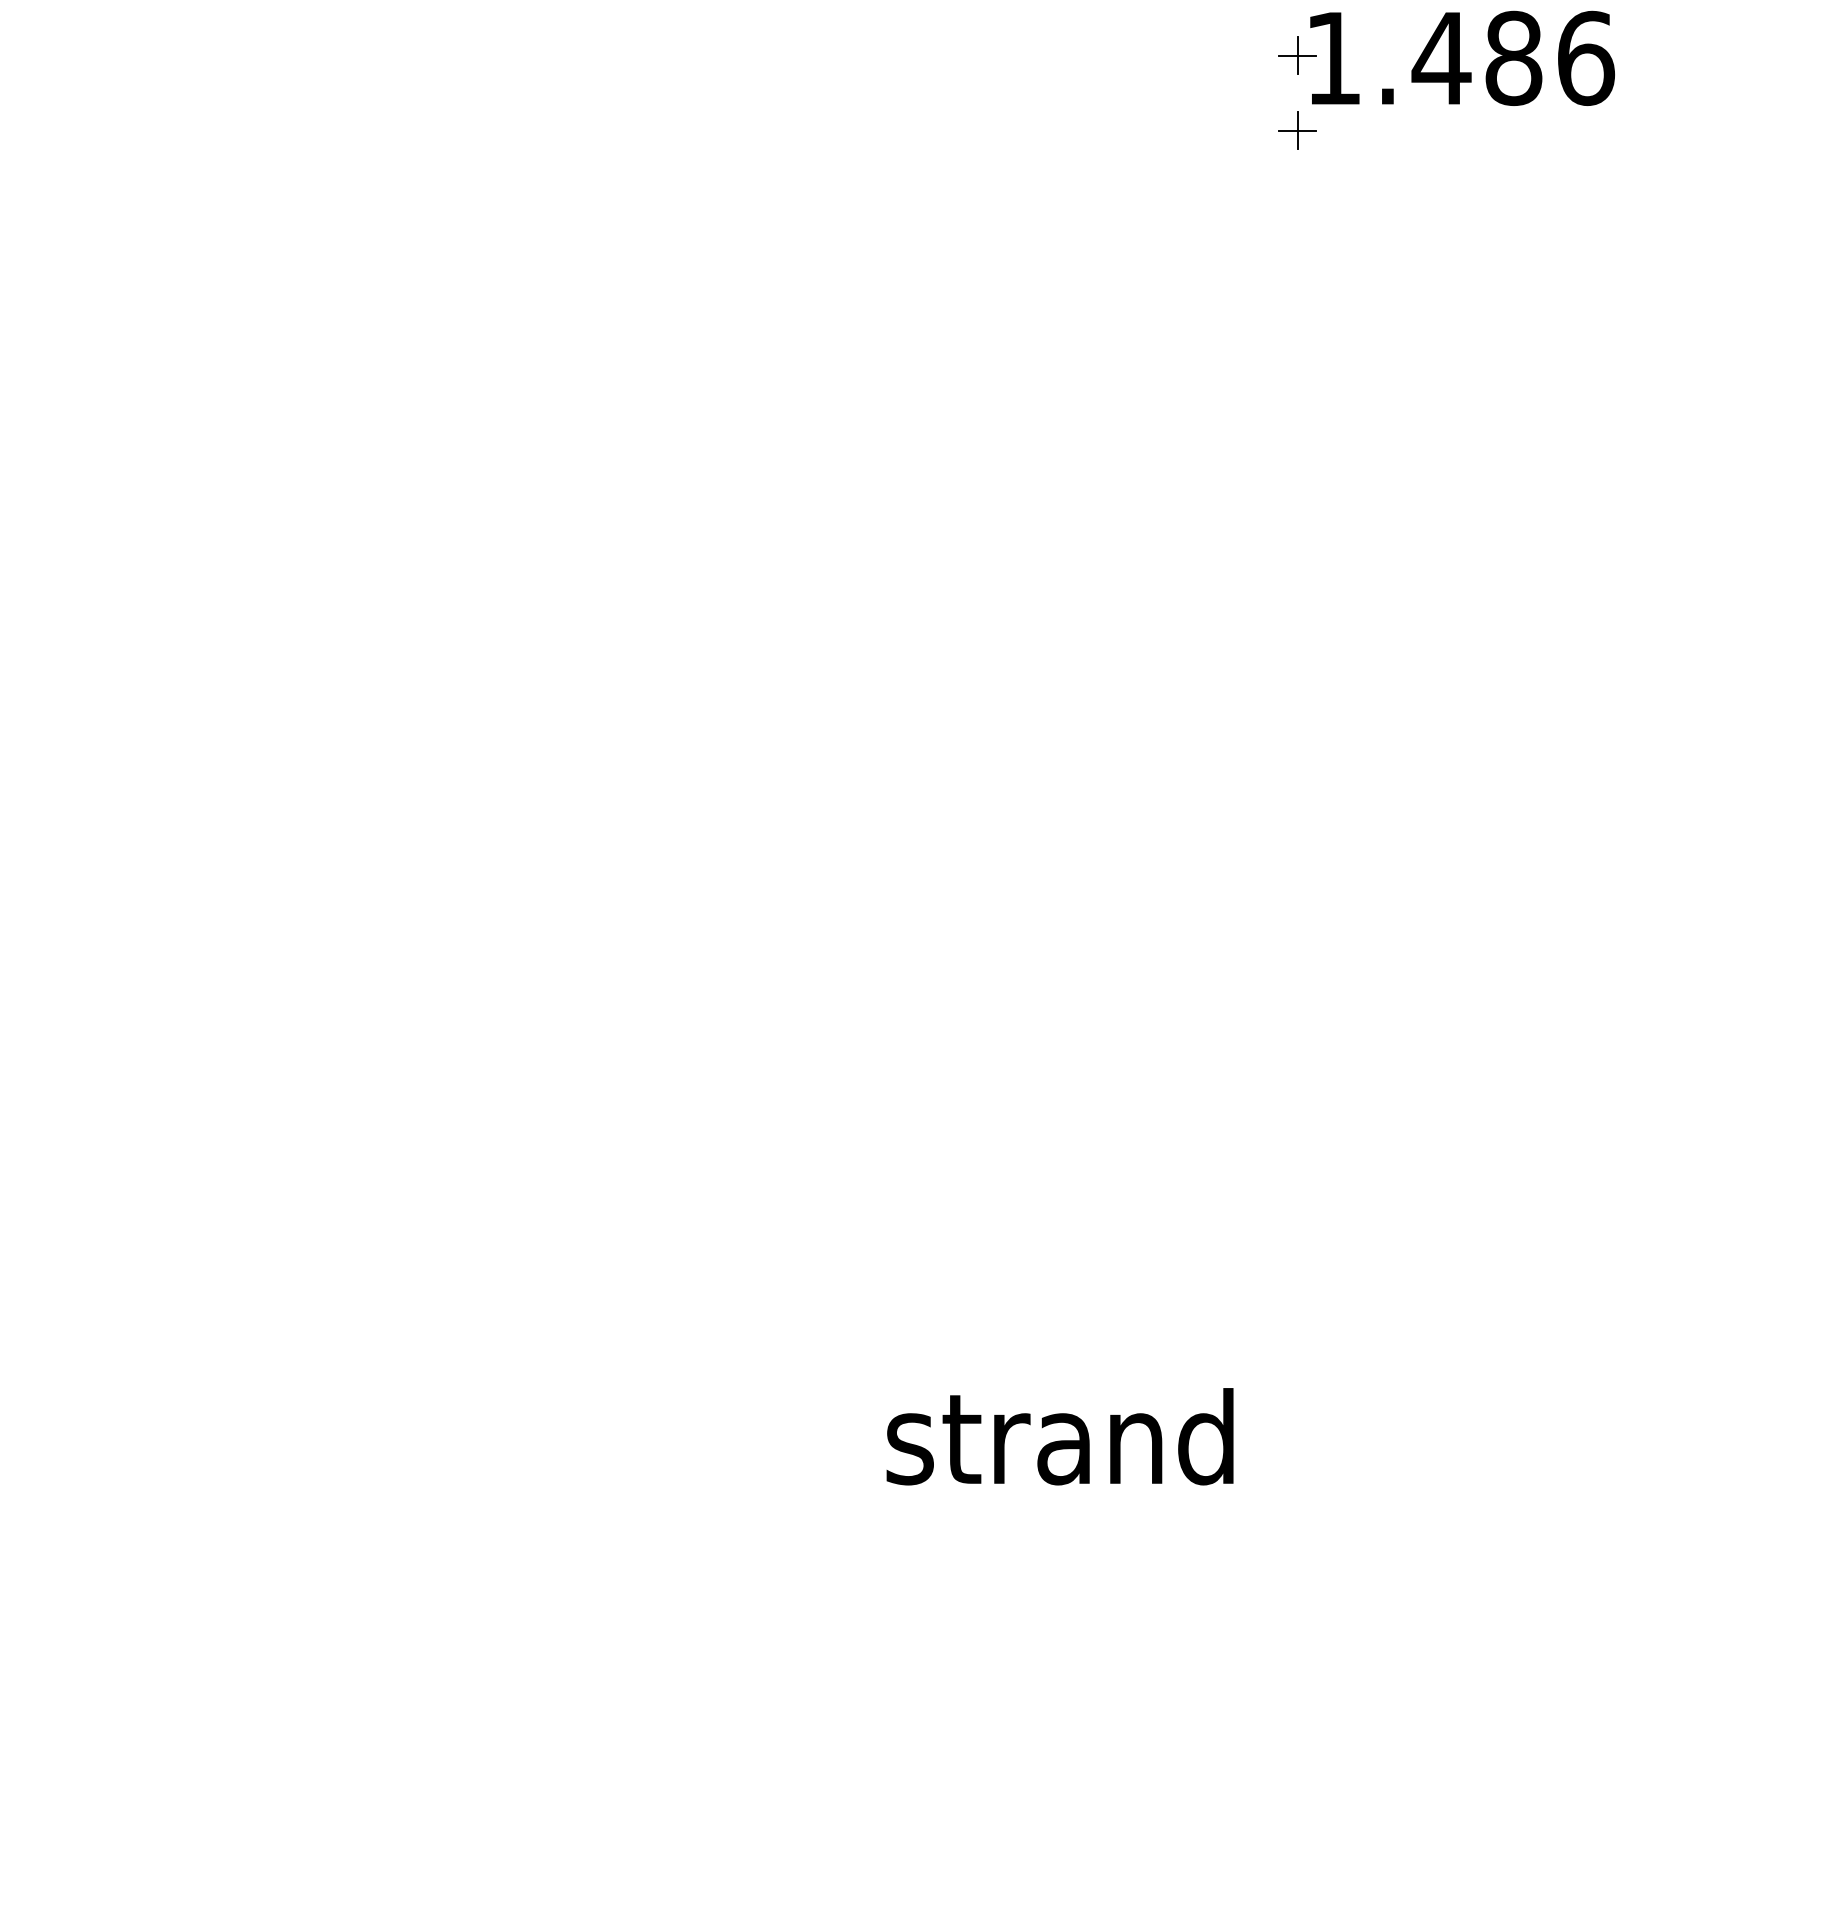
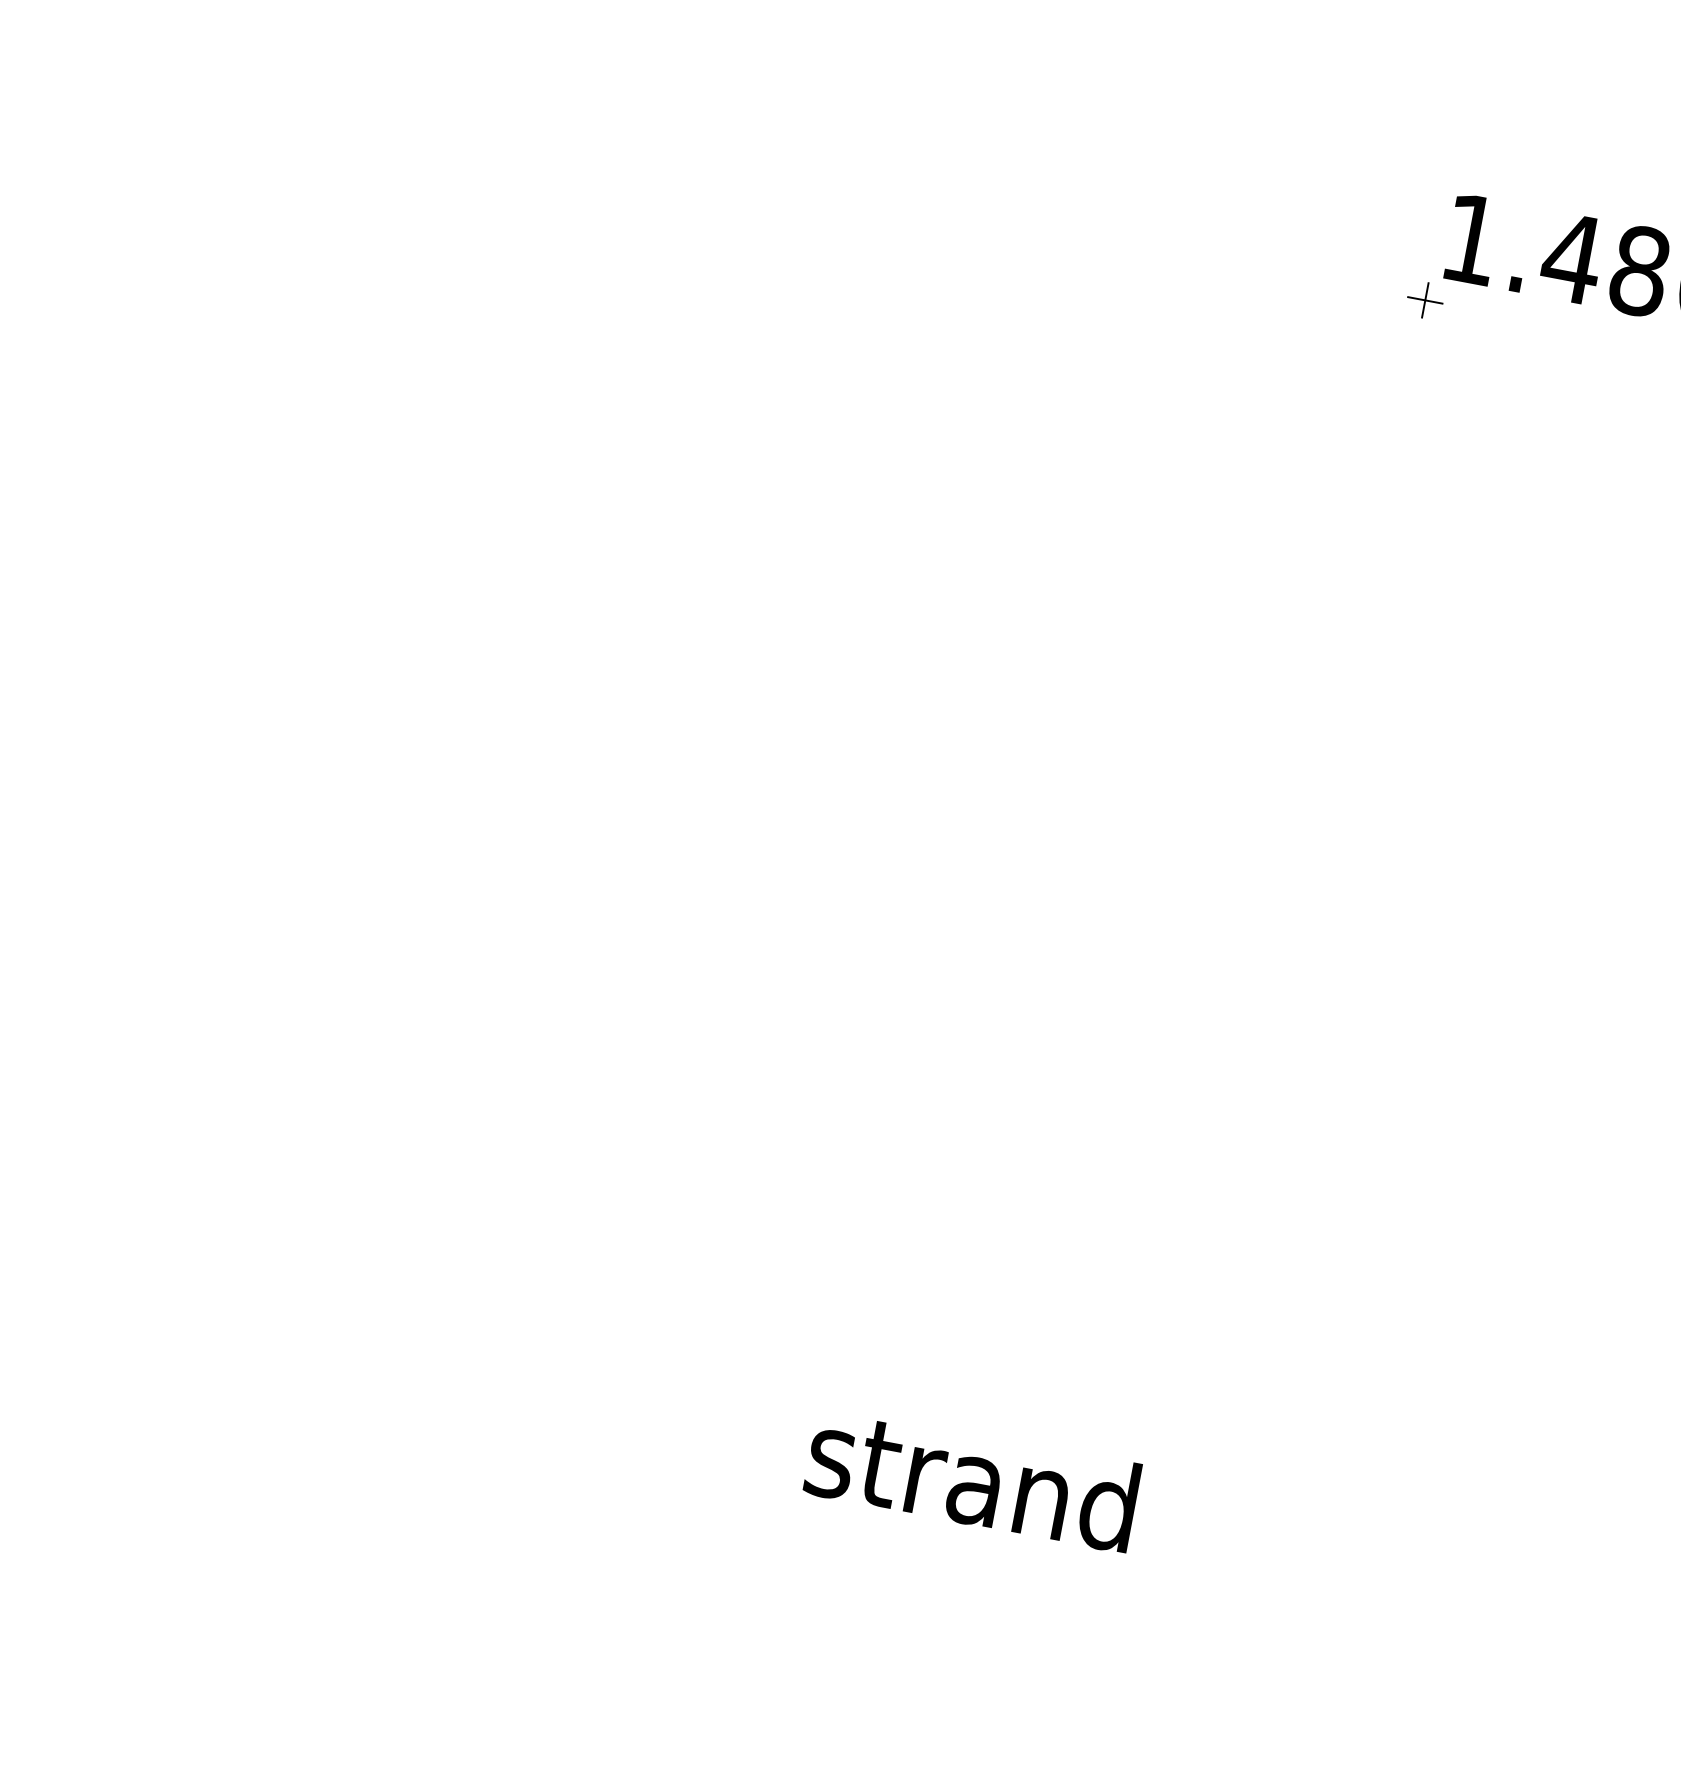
part: (1297, 55) -> (1438, 230), removed

